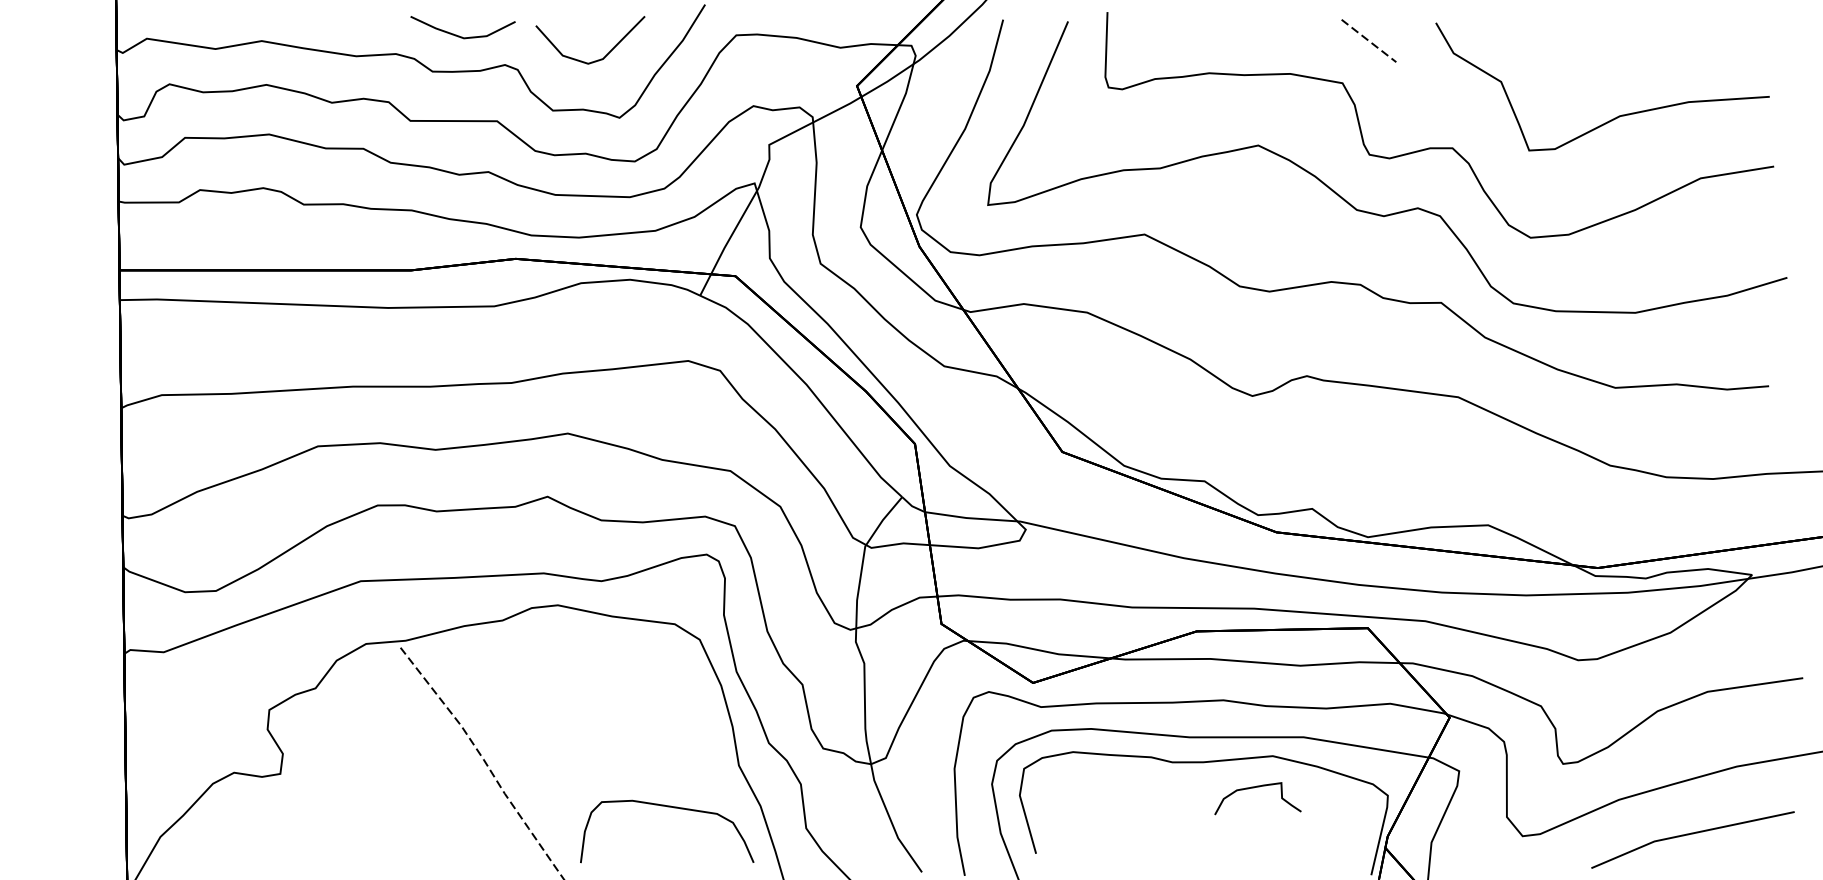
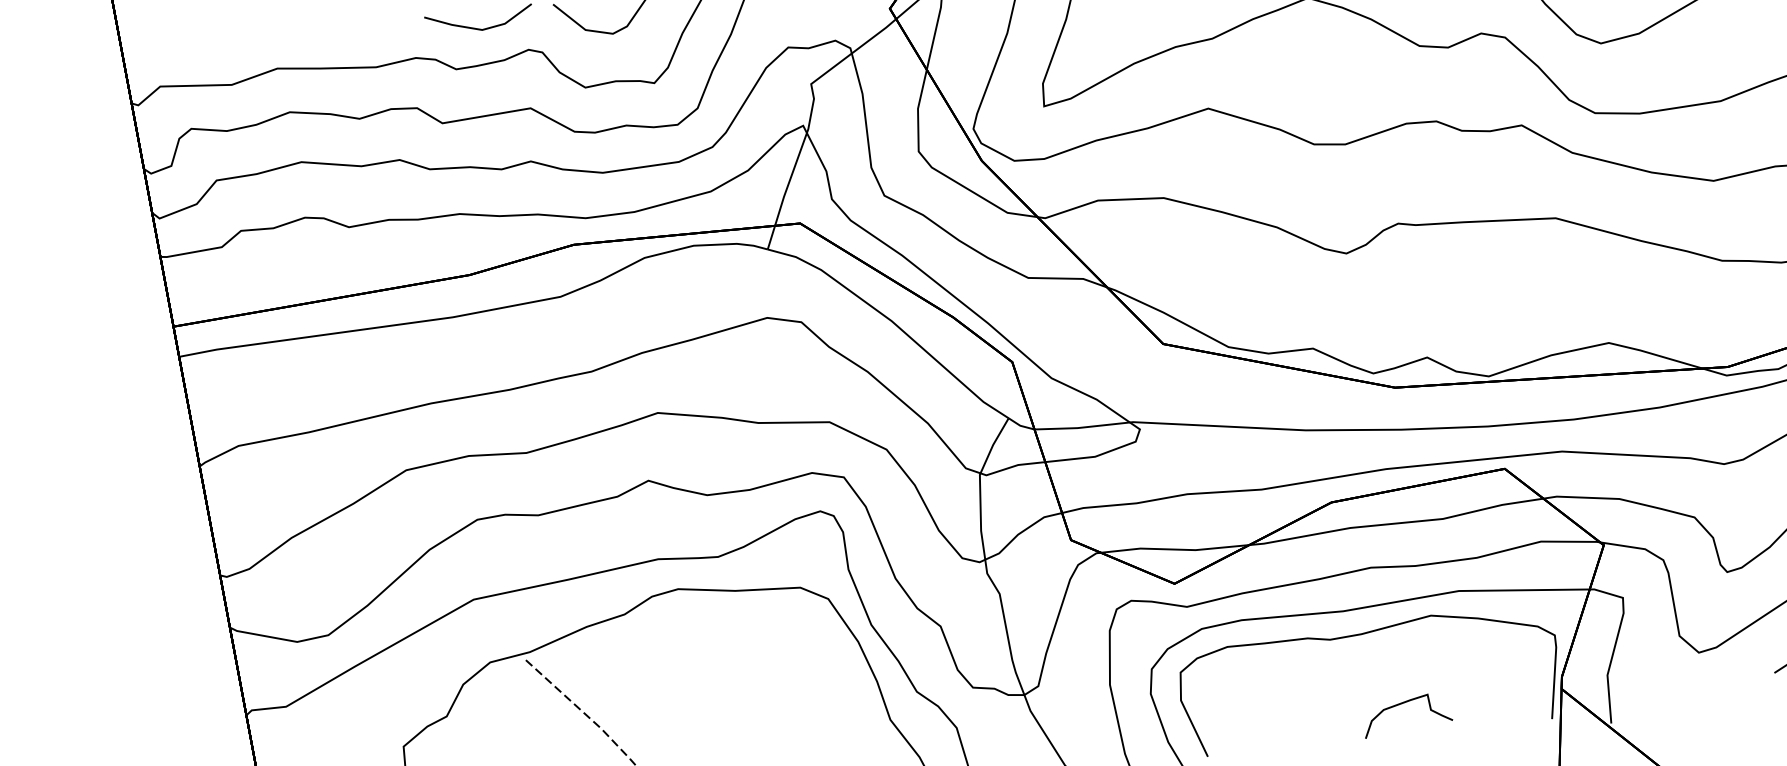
curve: (1254, 788) -> (1401, 704), moved

